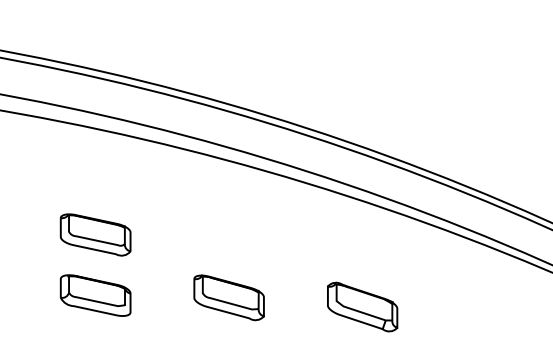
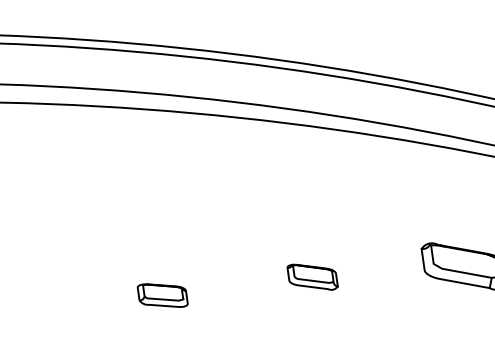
part: (95, 234) -> (153, 227), removed
part: (95, 295) -> (162, 295), size x0.6
part: (228, 297) -> (311, 276), size x0.6

